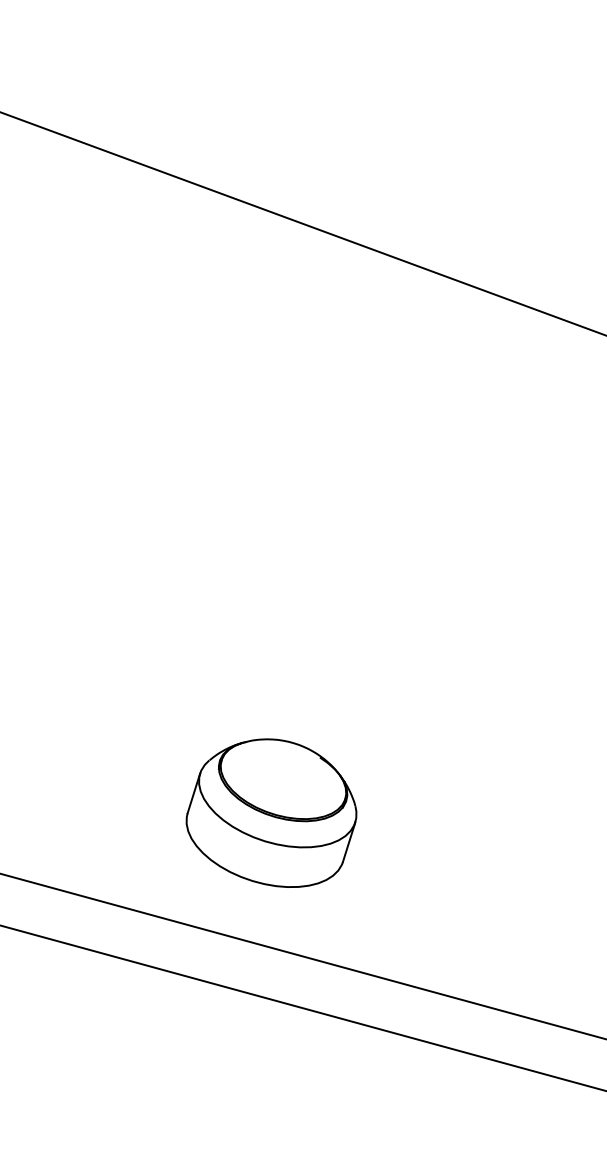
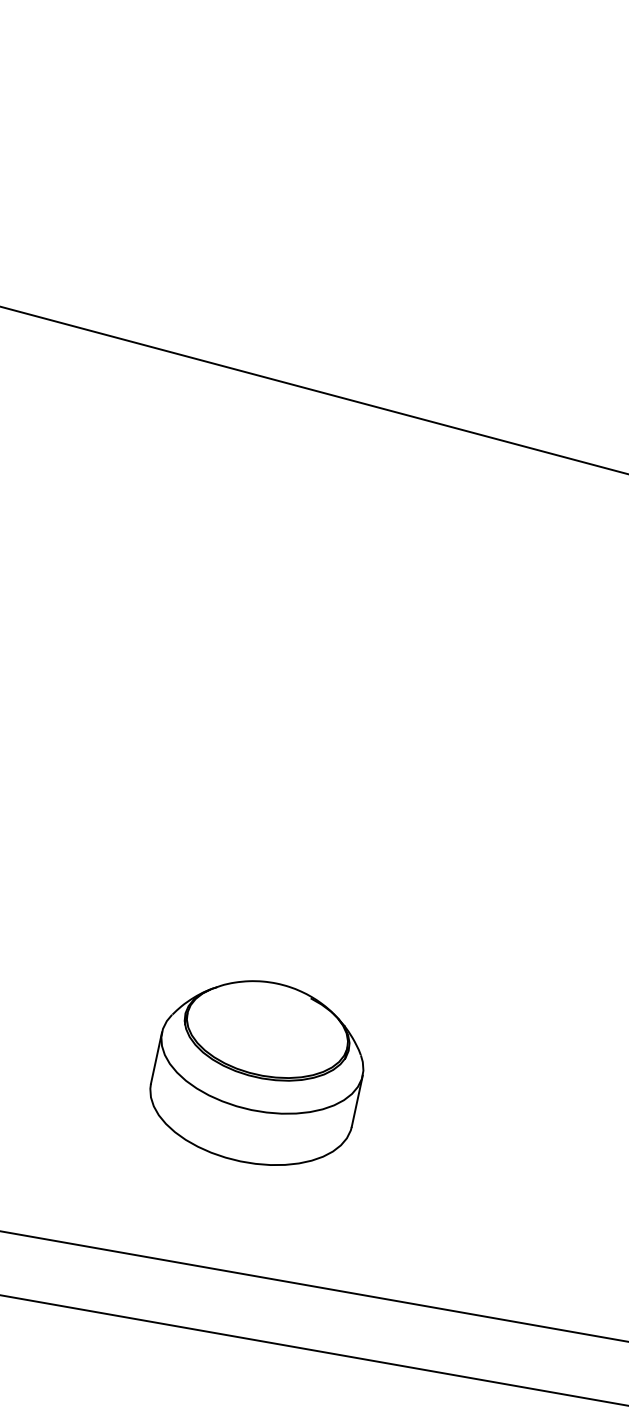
part: (271, 812) -> (256, 1073), moved

